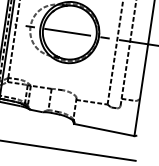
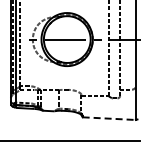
line: (104, 129) -> (109, 118), solid -> dashed

